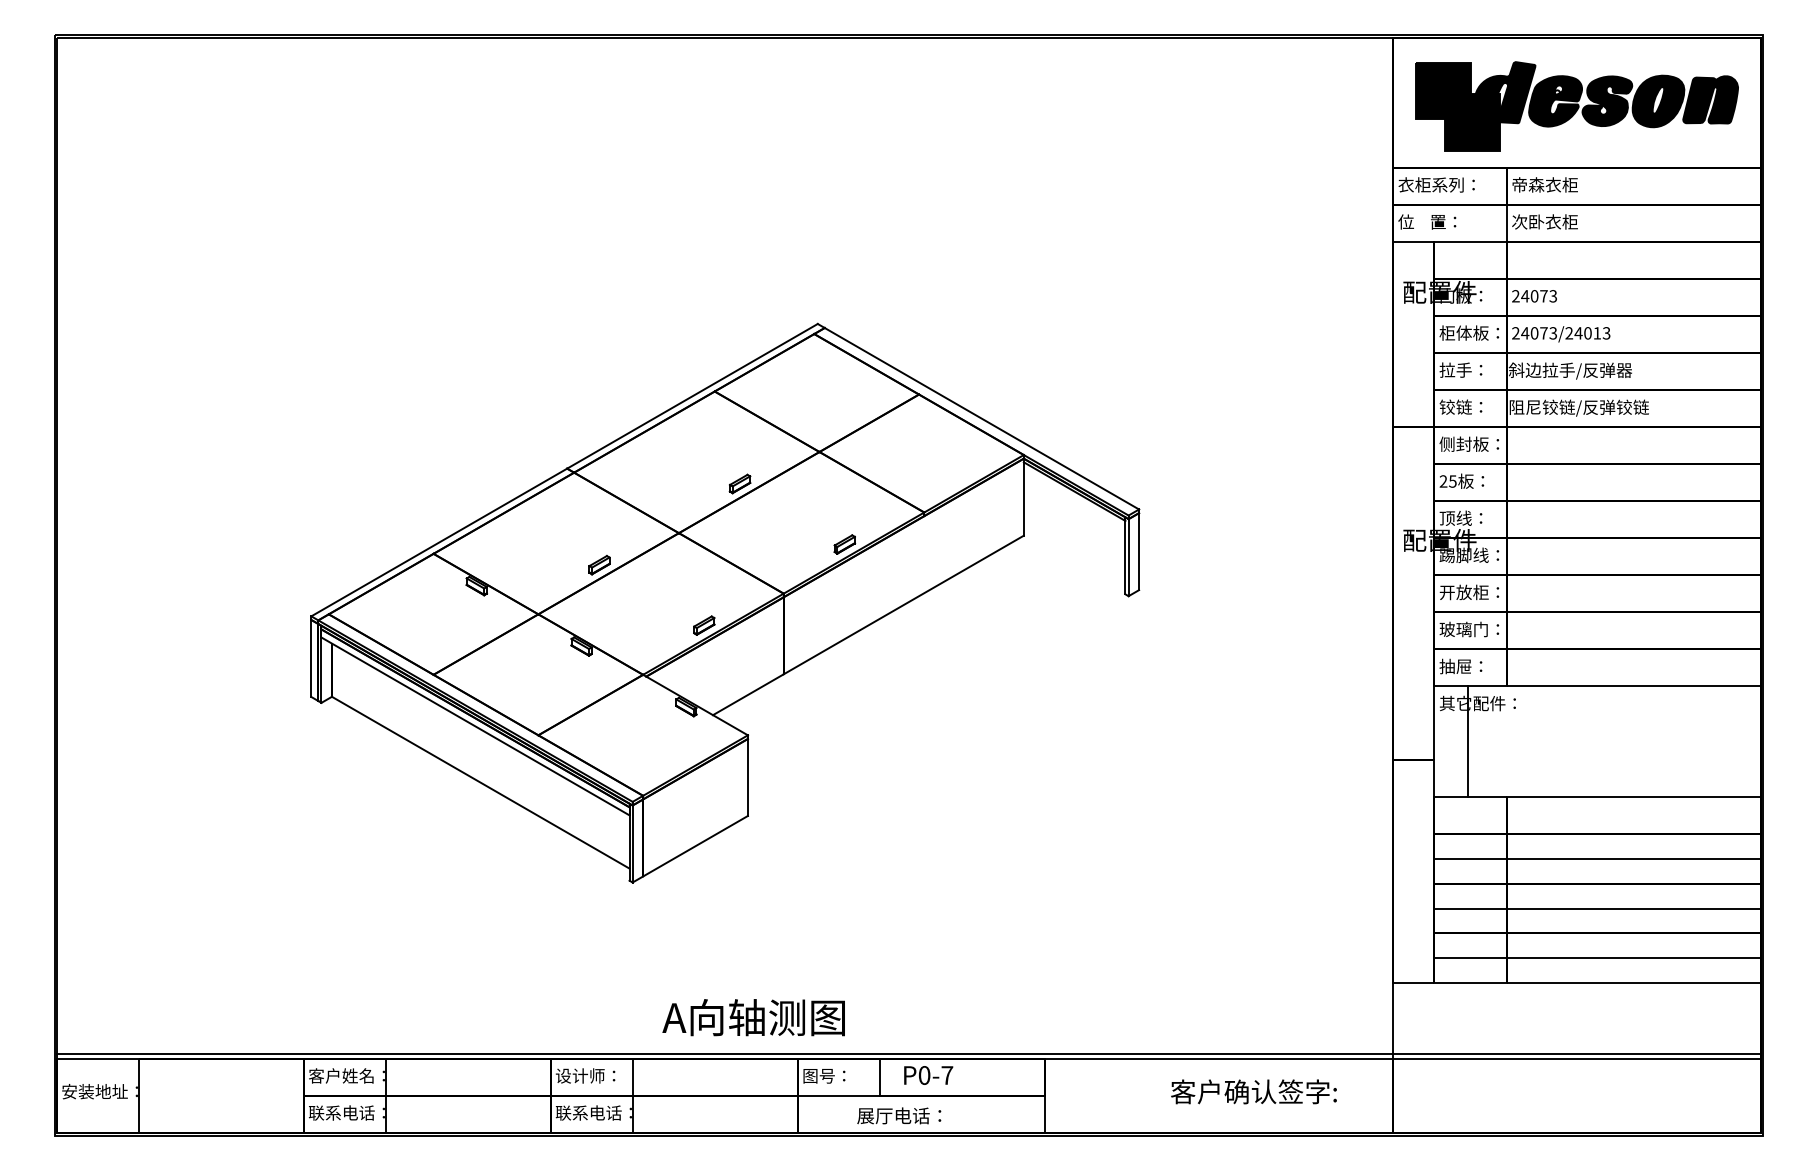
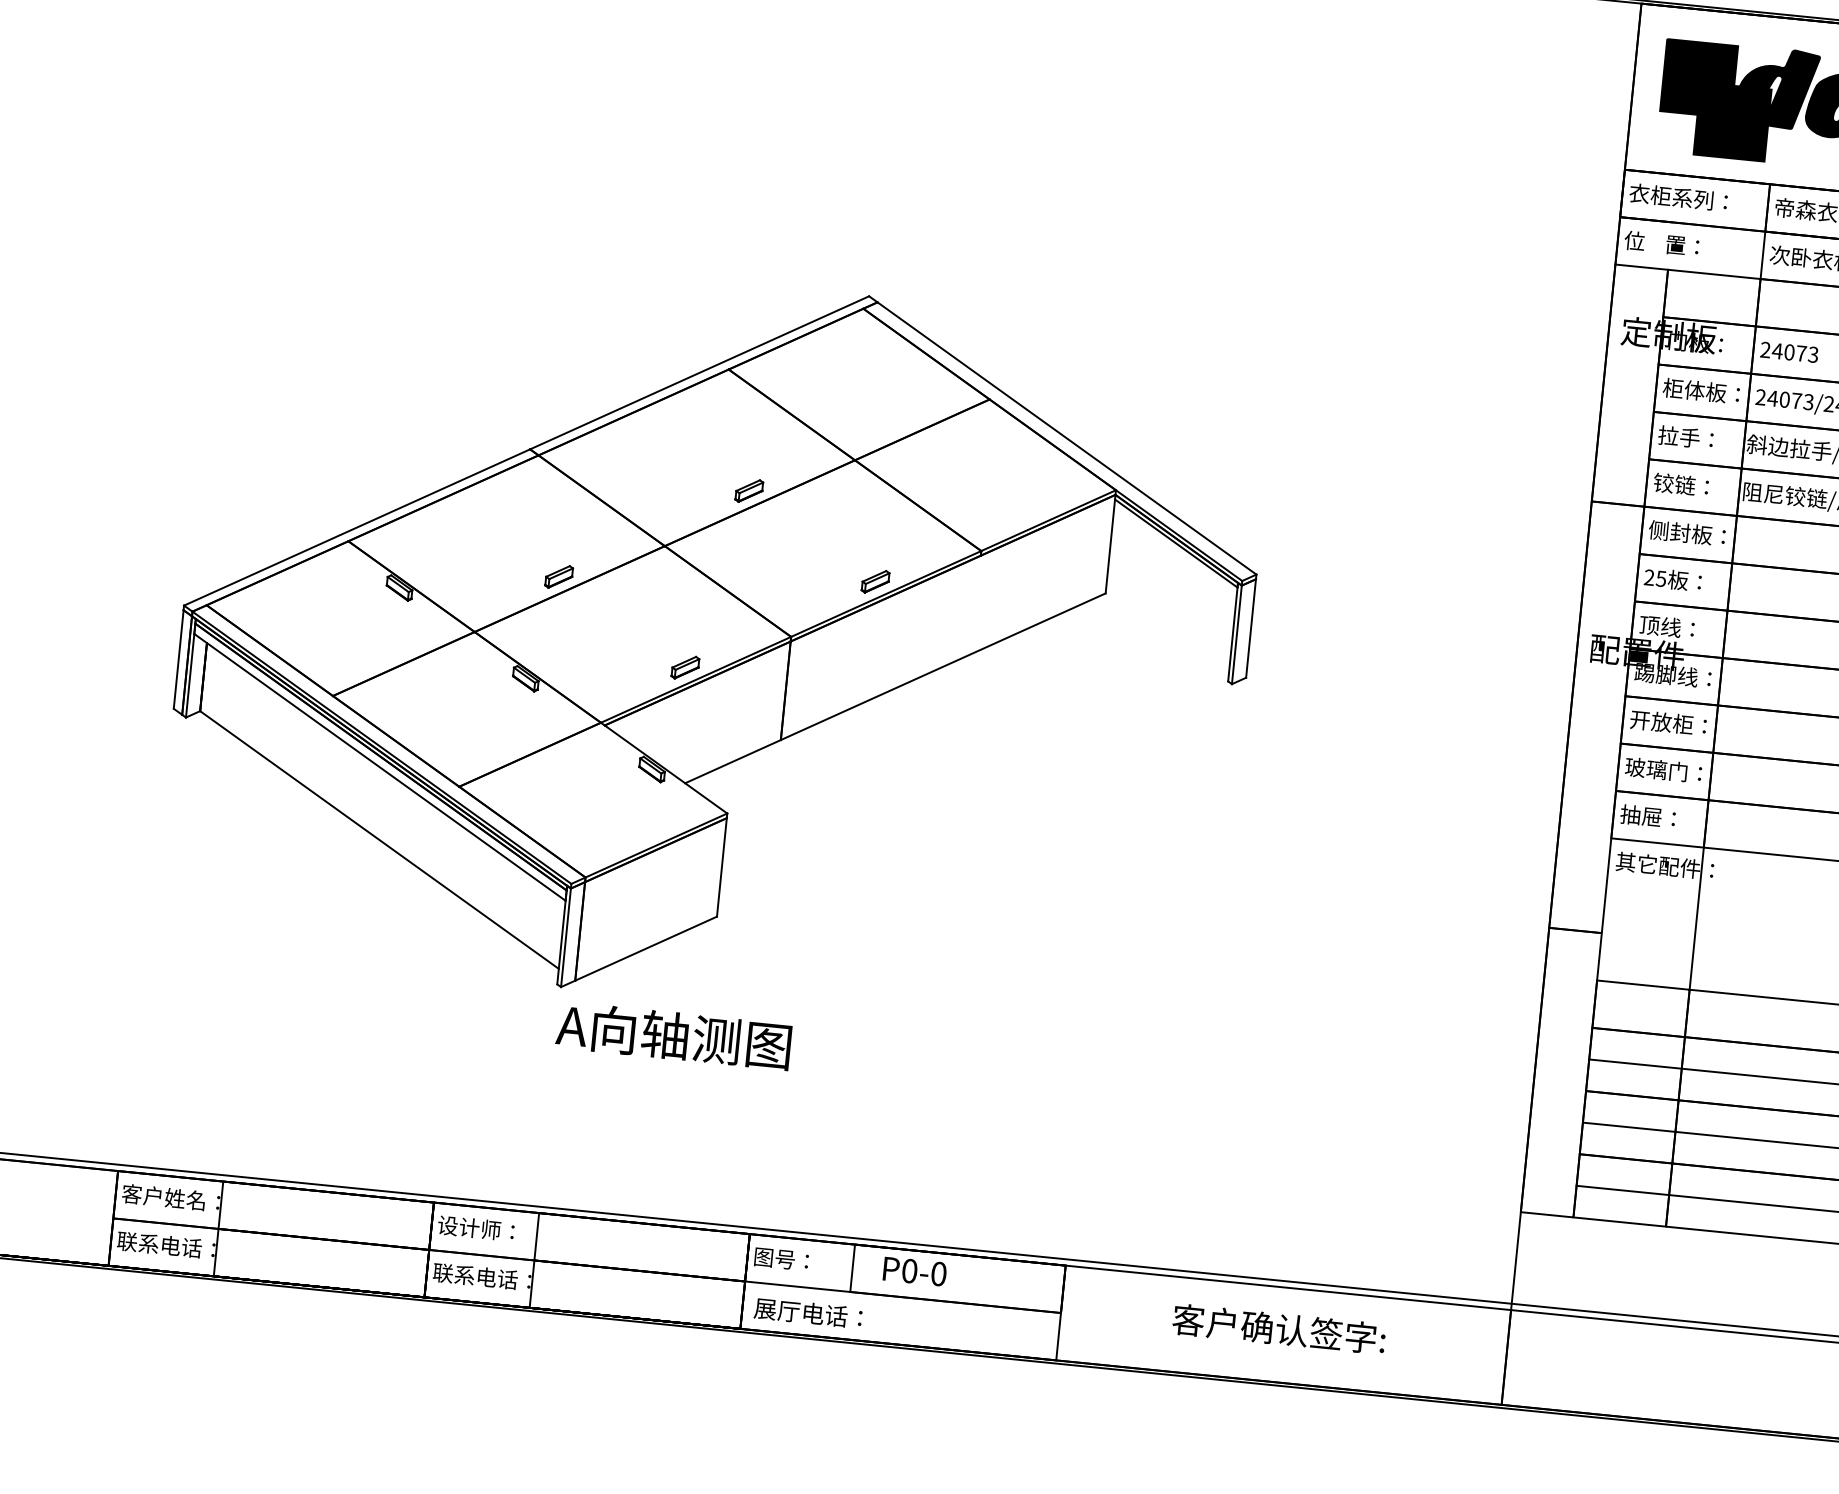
text: (1439, 291) -> (1668, 334), 配置件 -> 定制板
line: (1467, 741) -> (1696, 918), moved
text: (753, 1017) -> (673, 1035), moved
text: (947, 1075) -> (939, 1274), P0-7 -> P0-0
text: (1253, 1091) -> (1278, 1328), moved
text: (899, 1115) -> (808, 1312), moved

